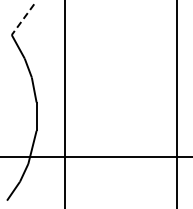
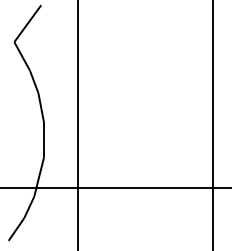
line: (22, 20) -> (27, 24), dashed -> solid

